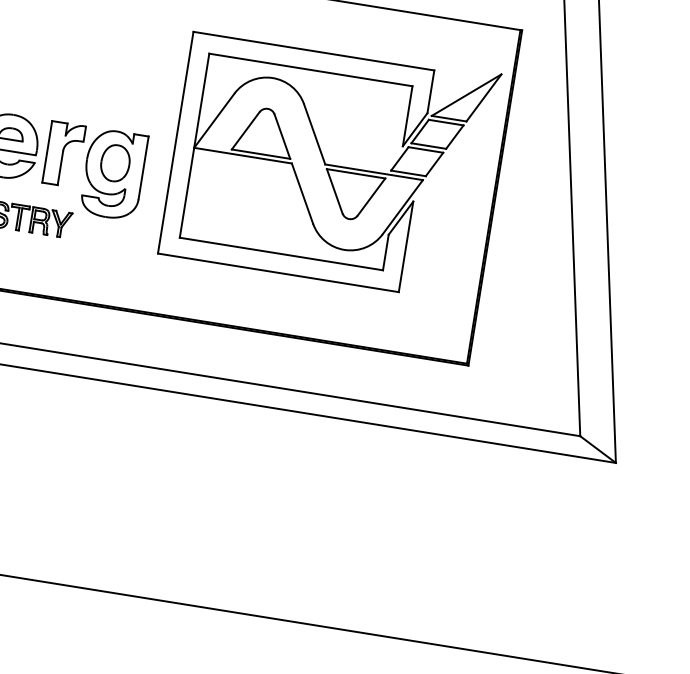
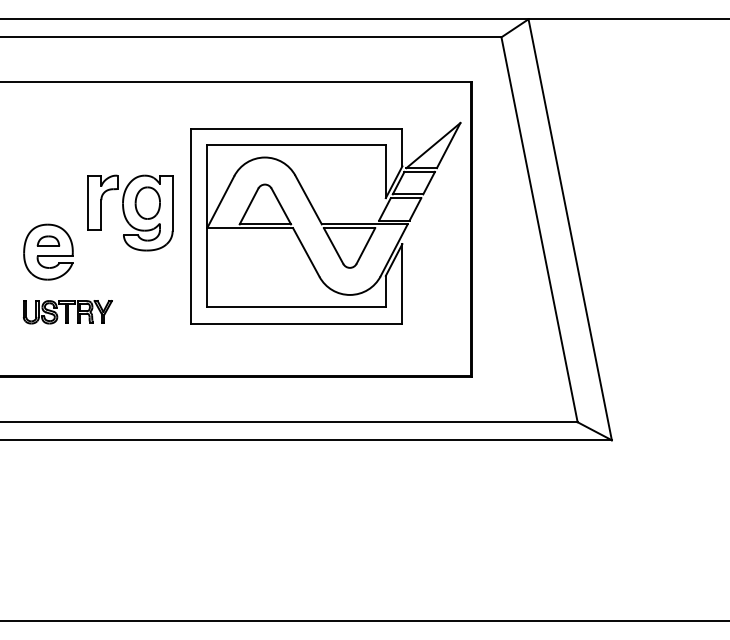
part: (93, 170) -> (130, 212), moved

